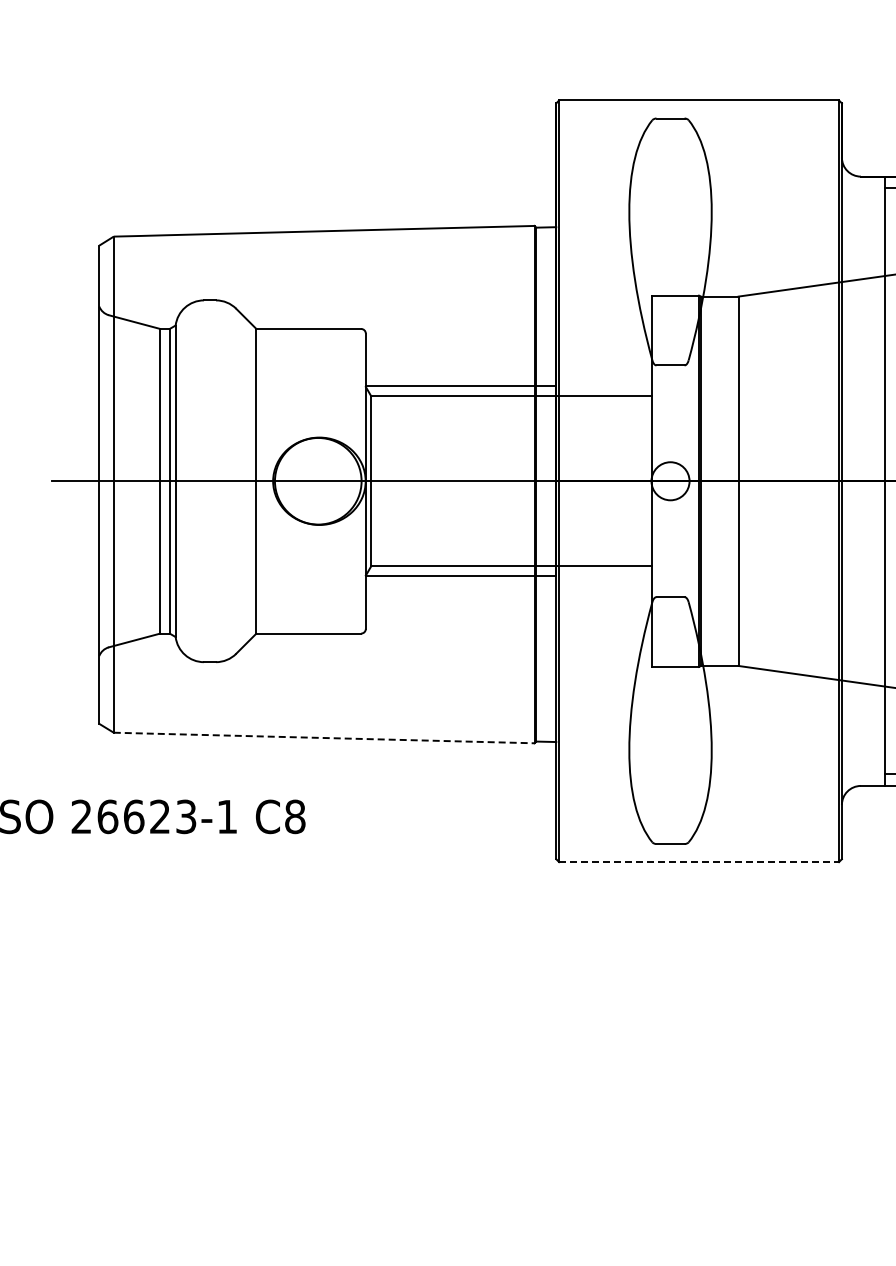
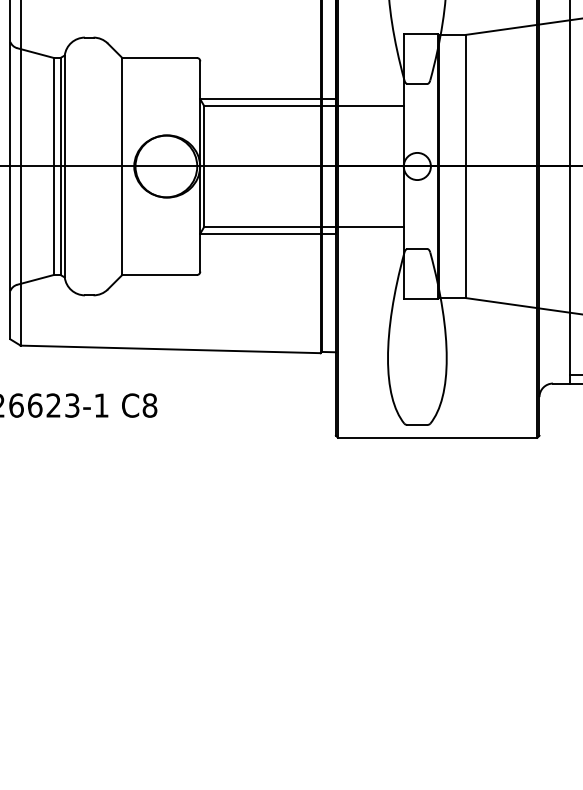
line: (324, 738) -> (170, 349), dashed -> solid
line: (699, 862) -> (438, 438), dashed -> solid

